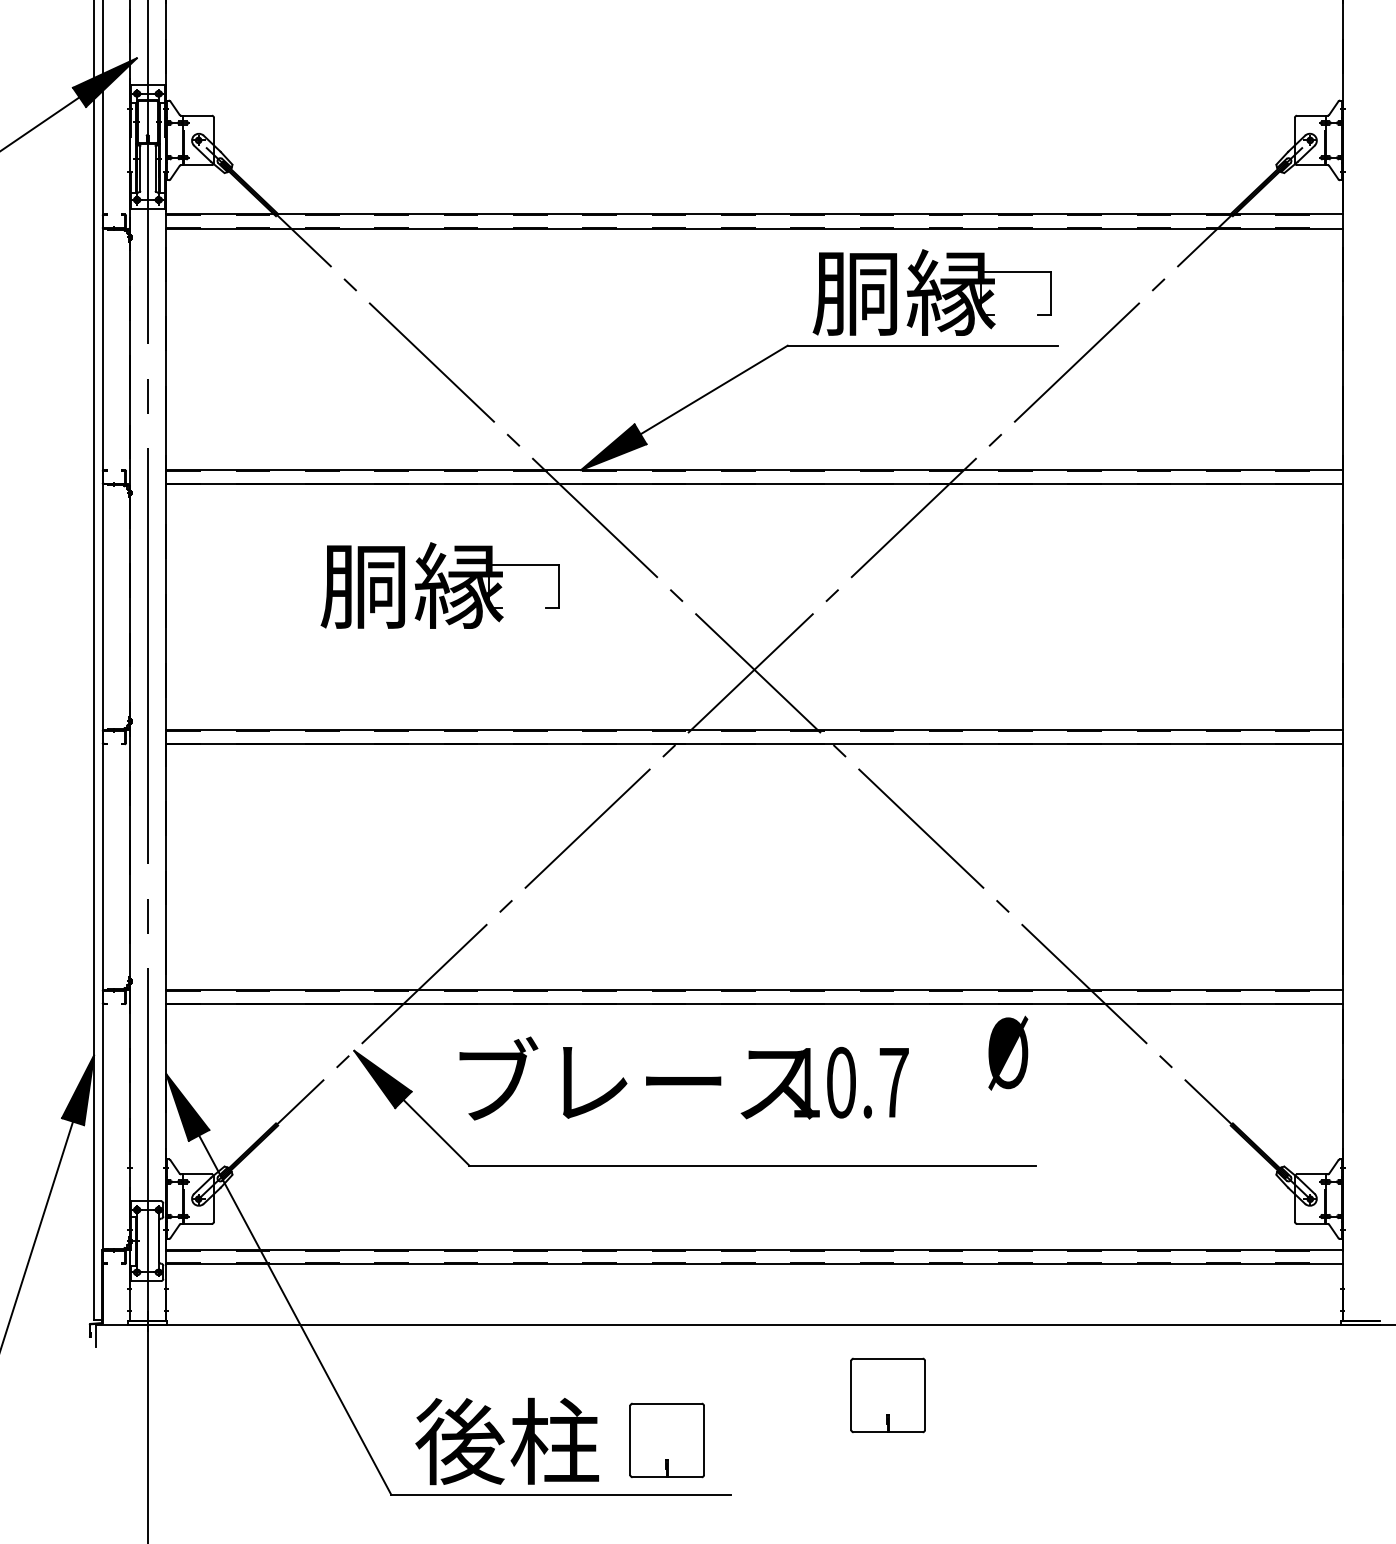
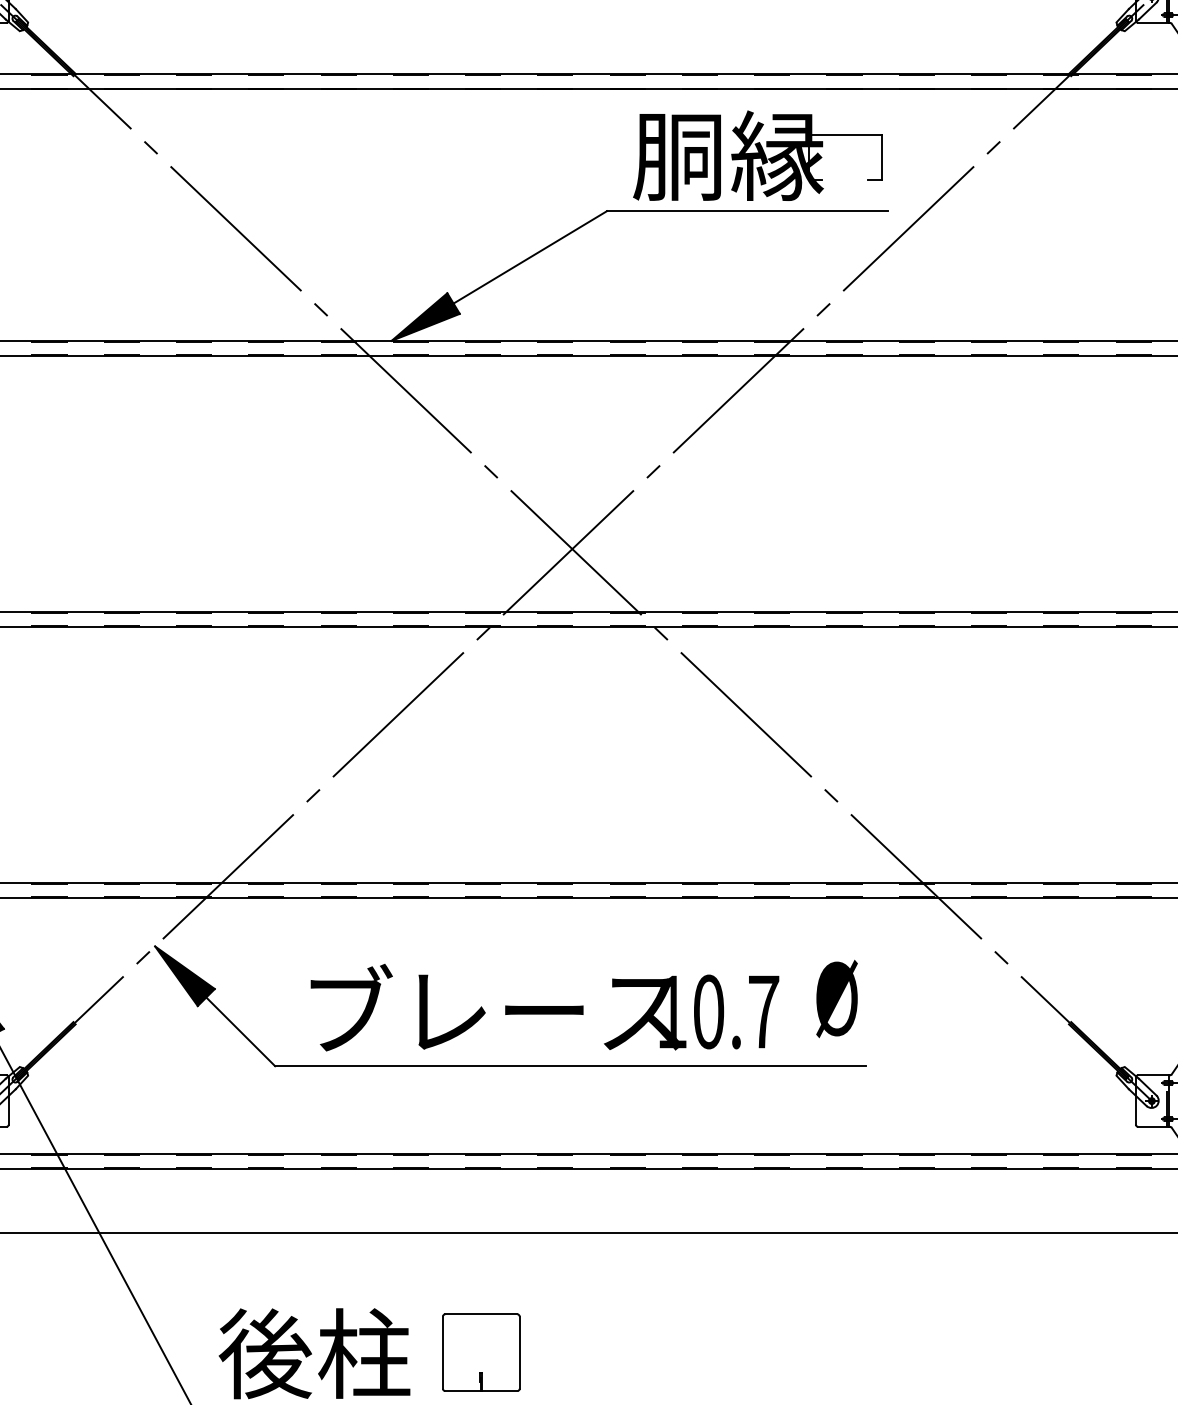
part: (439, 585) -> (243, 461), removed
text: (1008, 1052) -> (837, 998), moved
text: (683, 1078) -> (544, 1007), moved
part: (887, 1395) -> (711, 1305), removed

